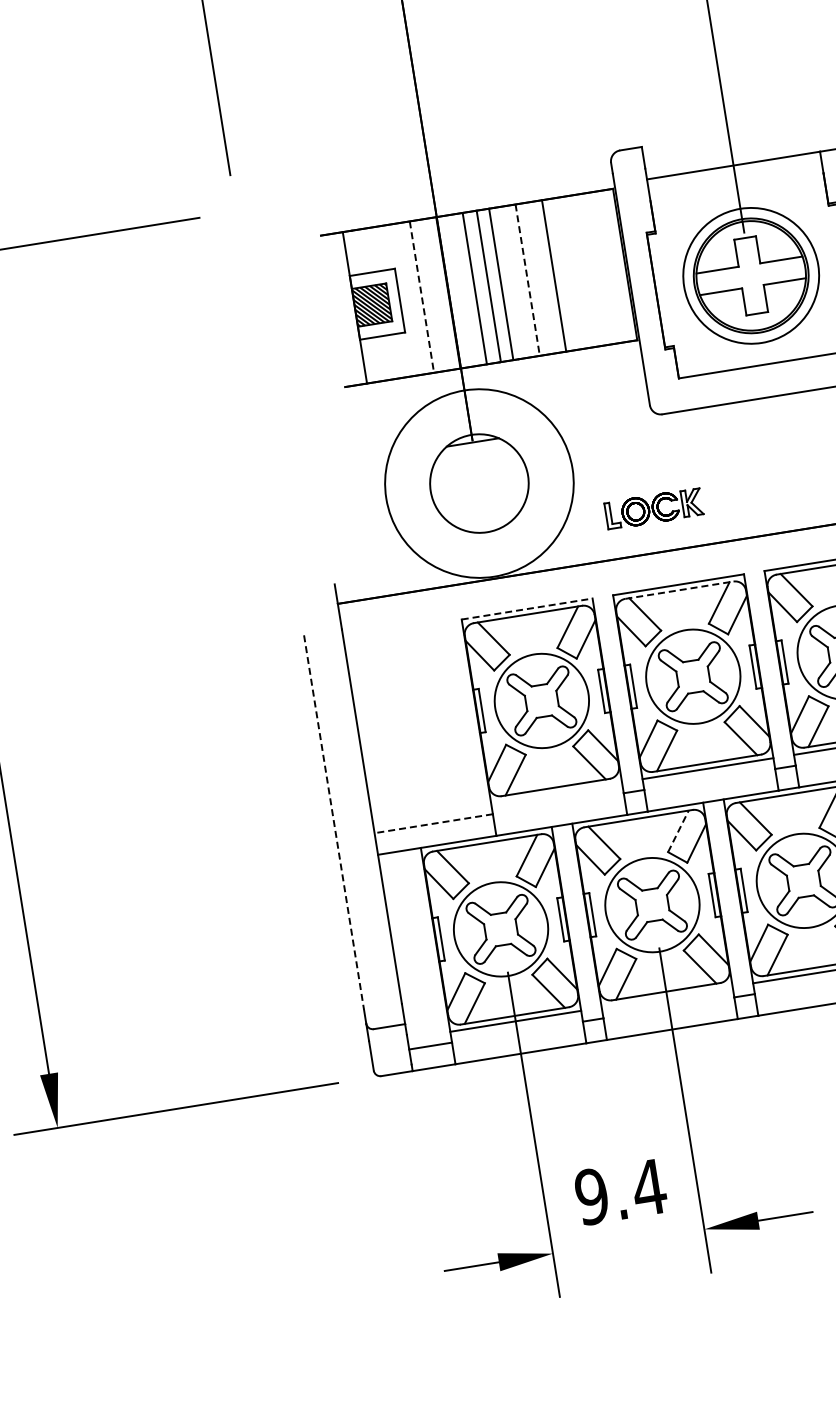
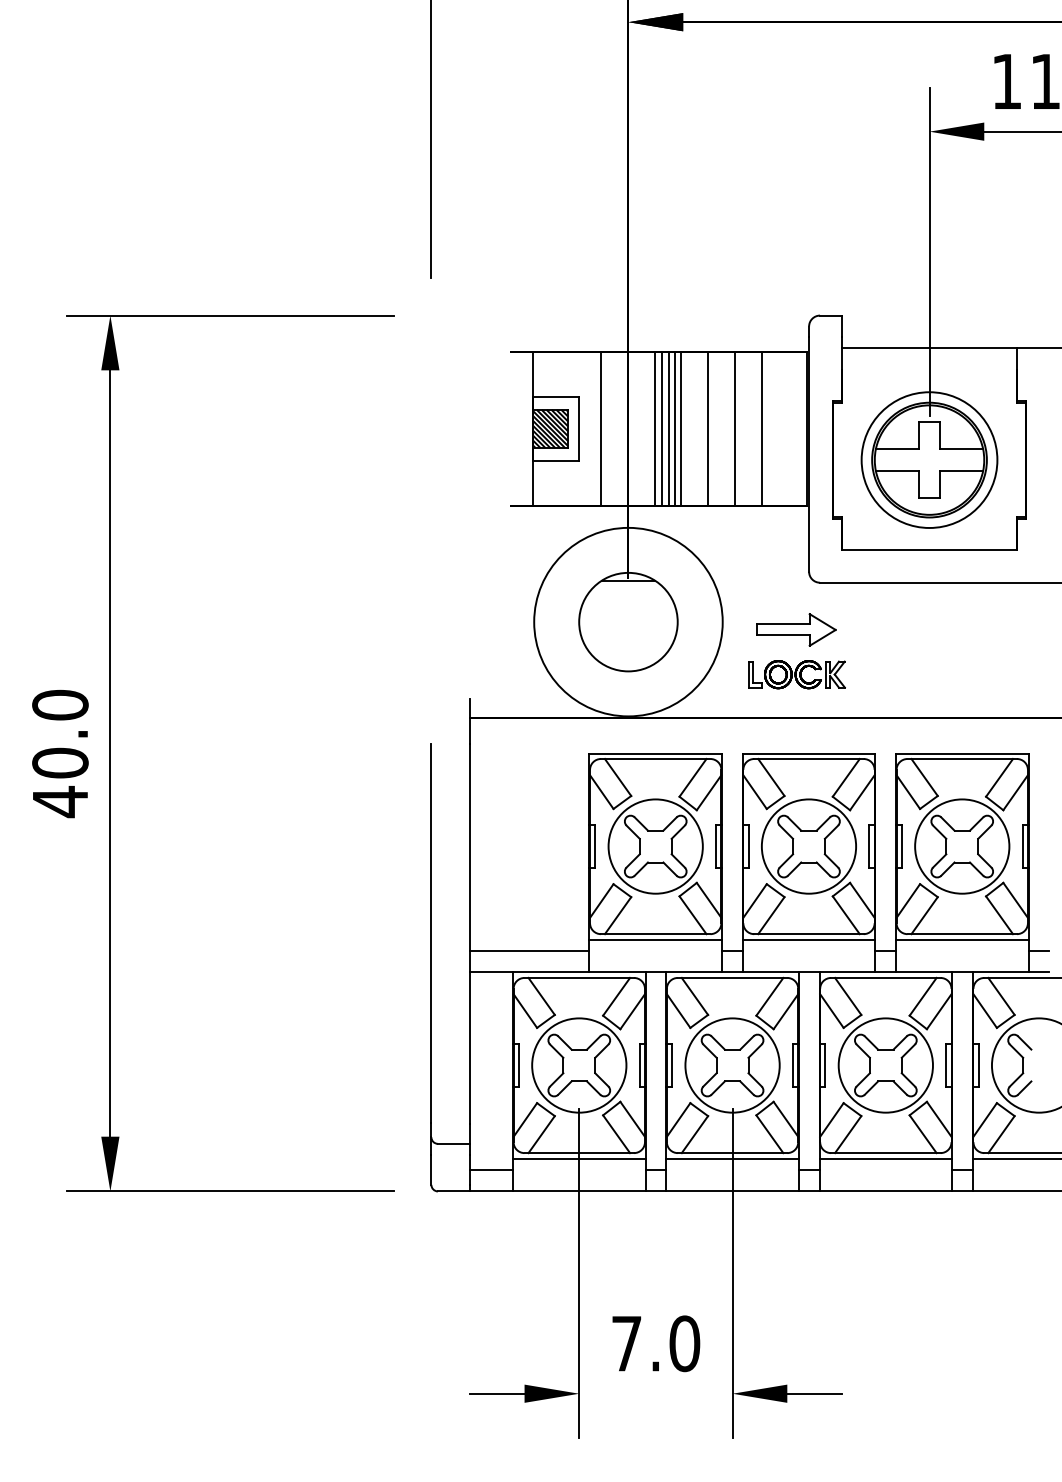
line: (580, 271) -> (761, 428), added
line: (528, 280) -> (708, 429), dashed -> solid
line: (494, 285) -> (674, 428), added
line: (481, 287) -> (661, 428), added
line: (422, 297) -> (601, 429), dashed -> solid
part: (646, 464) -> (796, 629), added
line: (678, 589) -> (808, 758), dashed -> solid
line: (527, 608) -> (656, 753), dashed -> solid
line: (556, 792) -> (655, 939), added
line: (334, 822) -> (431, 933), dashed -> solid
line: (433, 823) -> (529, 950), dashed -> solid
line: (678, 830) -> (770, 996), dashed -> solid
line: (667, 996) -> (732, 1158), added
text: (620, 1191) -> (655, 1343), 9.4 -> 7.0

